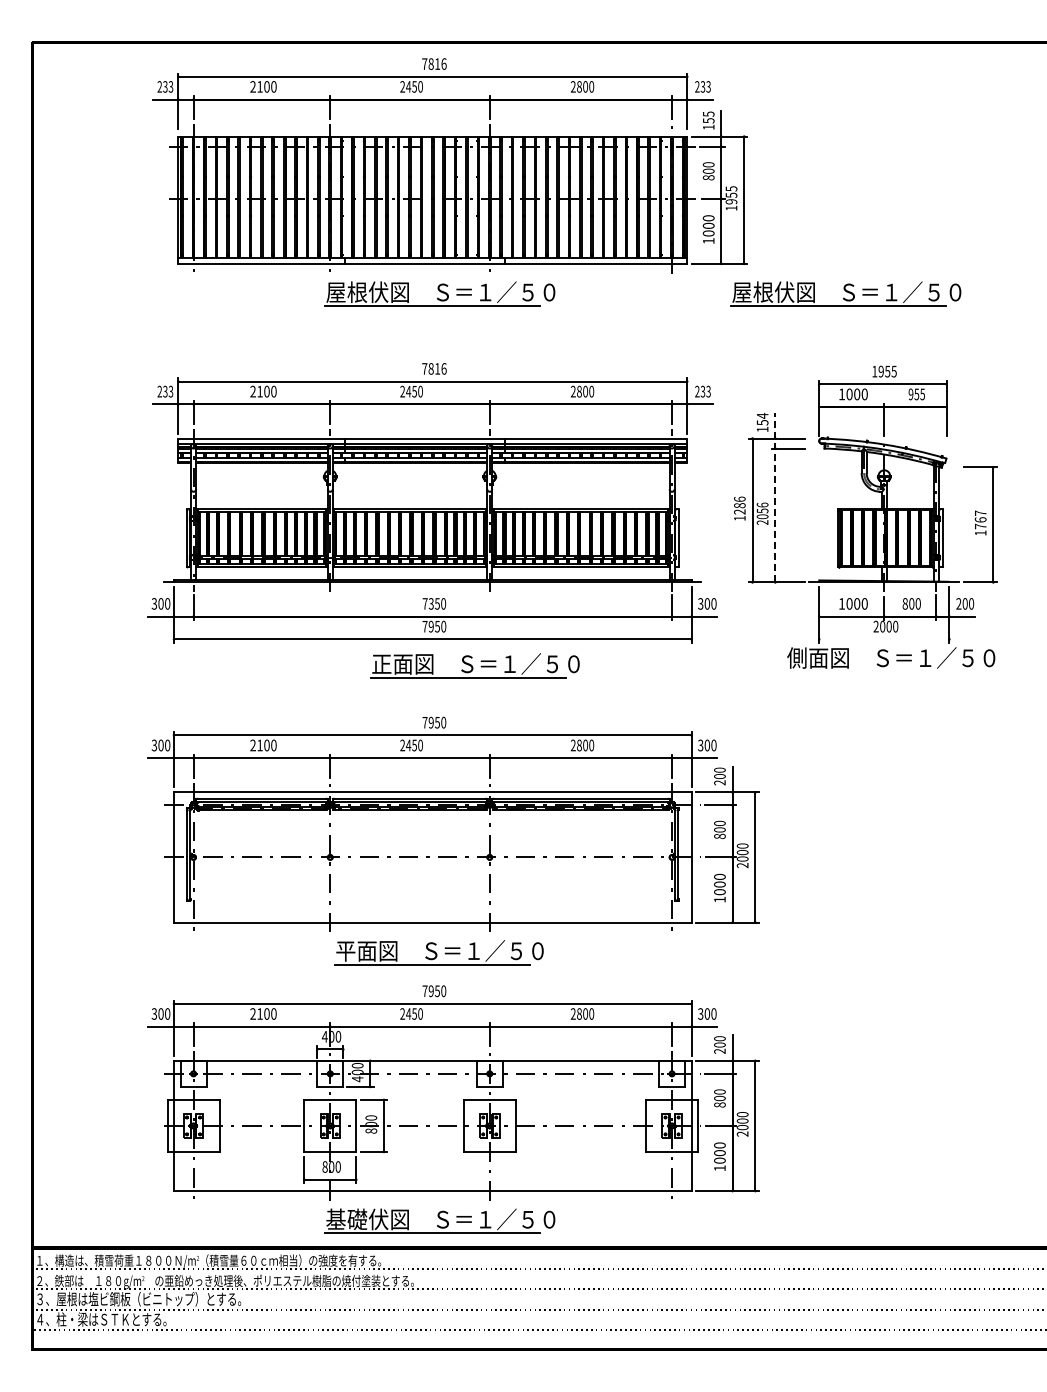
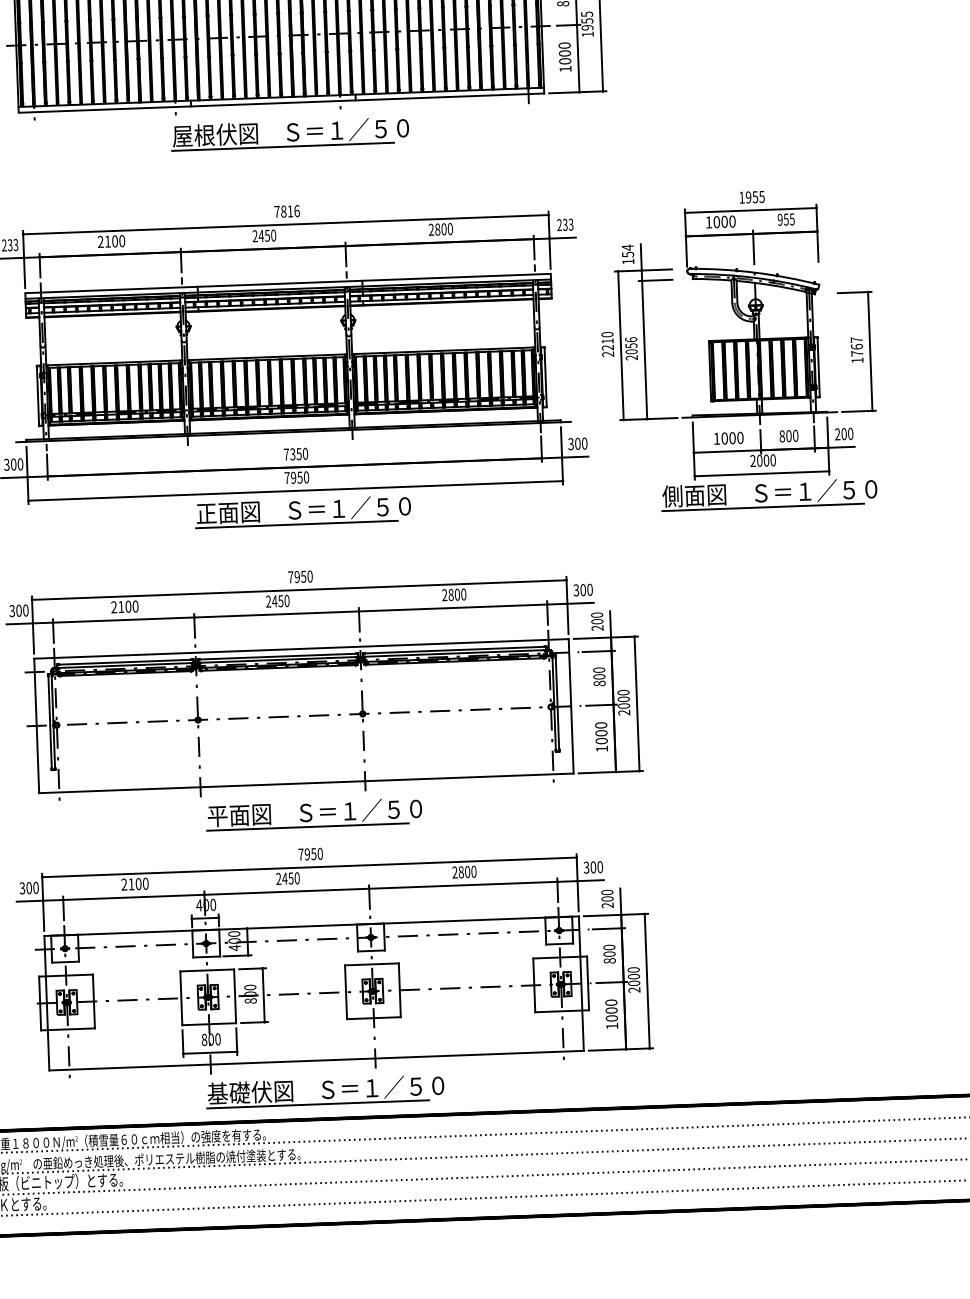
part: (845, 293) -> (708, 118), removed
line: (775, 497) -> (644, 331), dashed -> solid
text: (739, 508) -> (607, 344), 1286 -> 2210
line: (884, 639) -> (762, 473), added
part: (474, 665) -> (302, 511), moved
line: (883, 671) -> (762, 507), added

